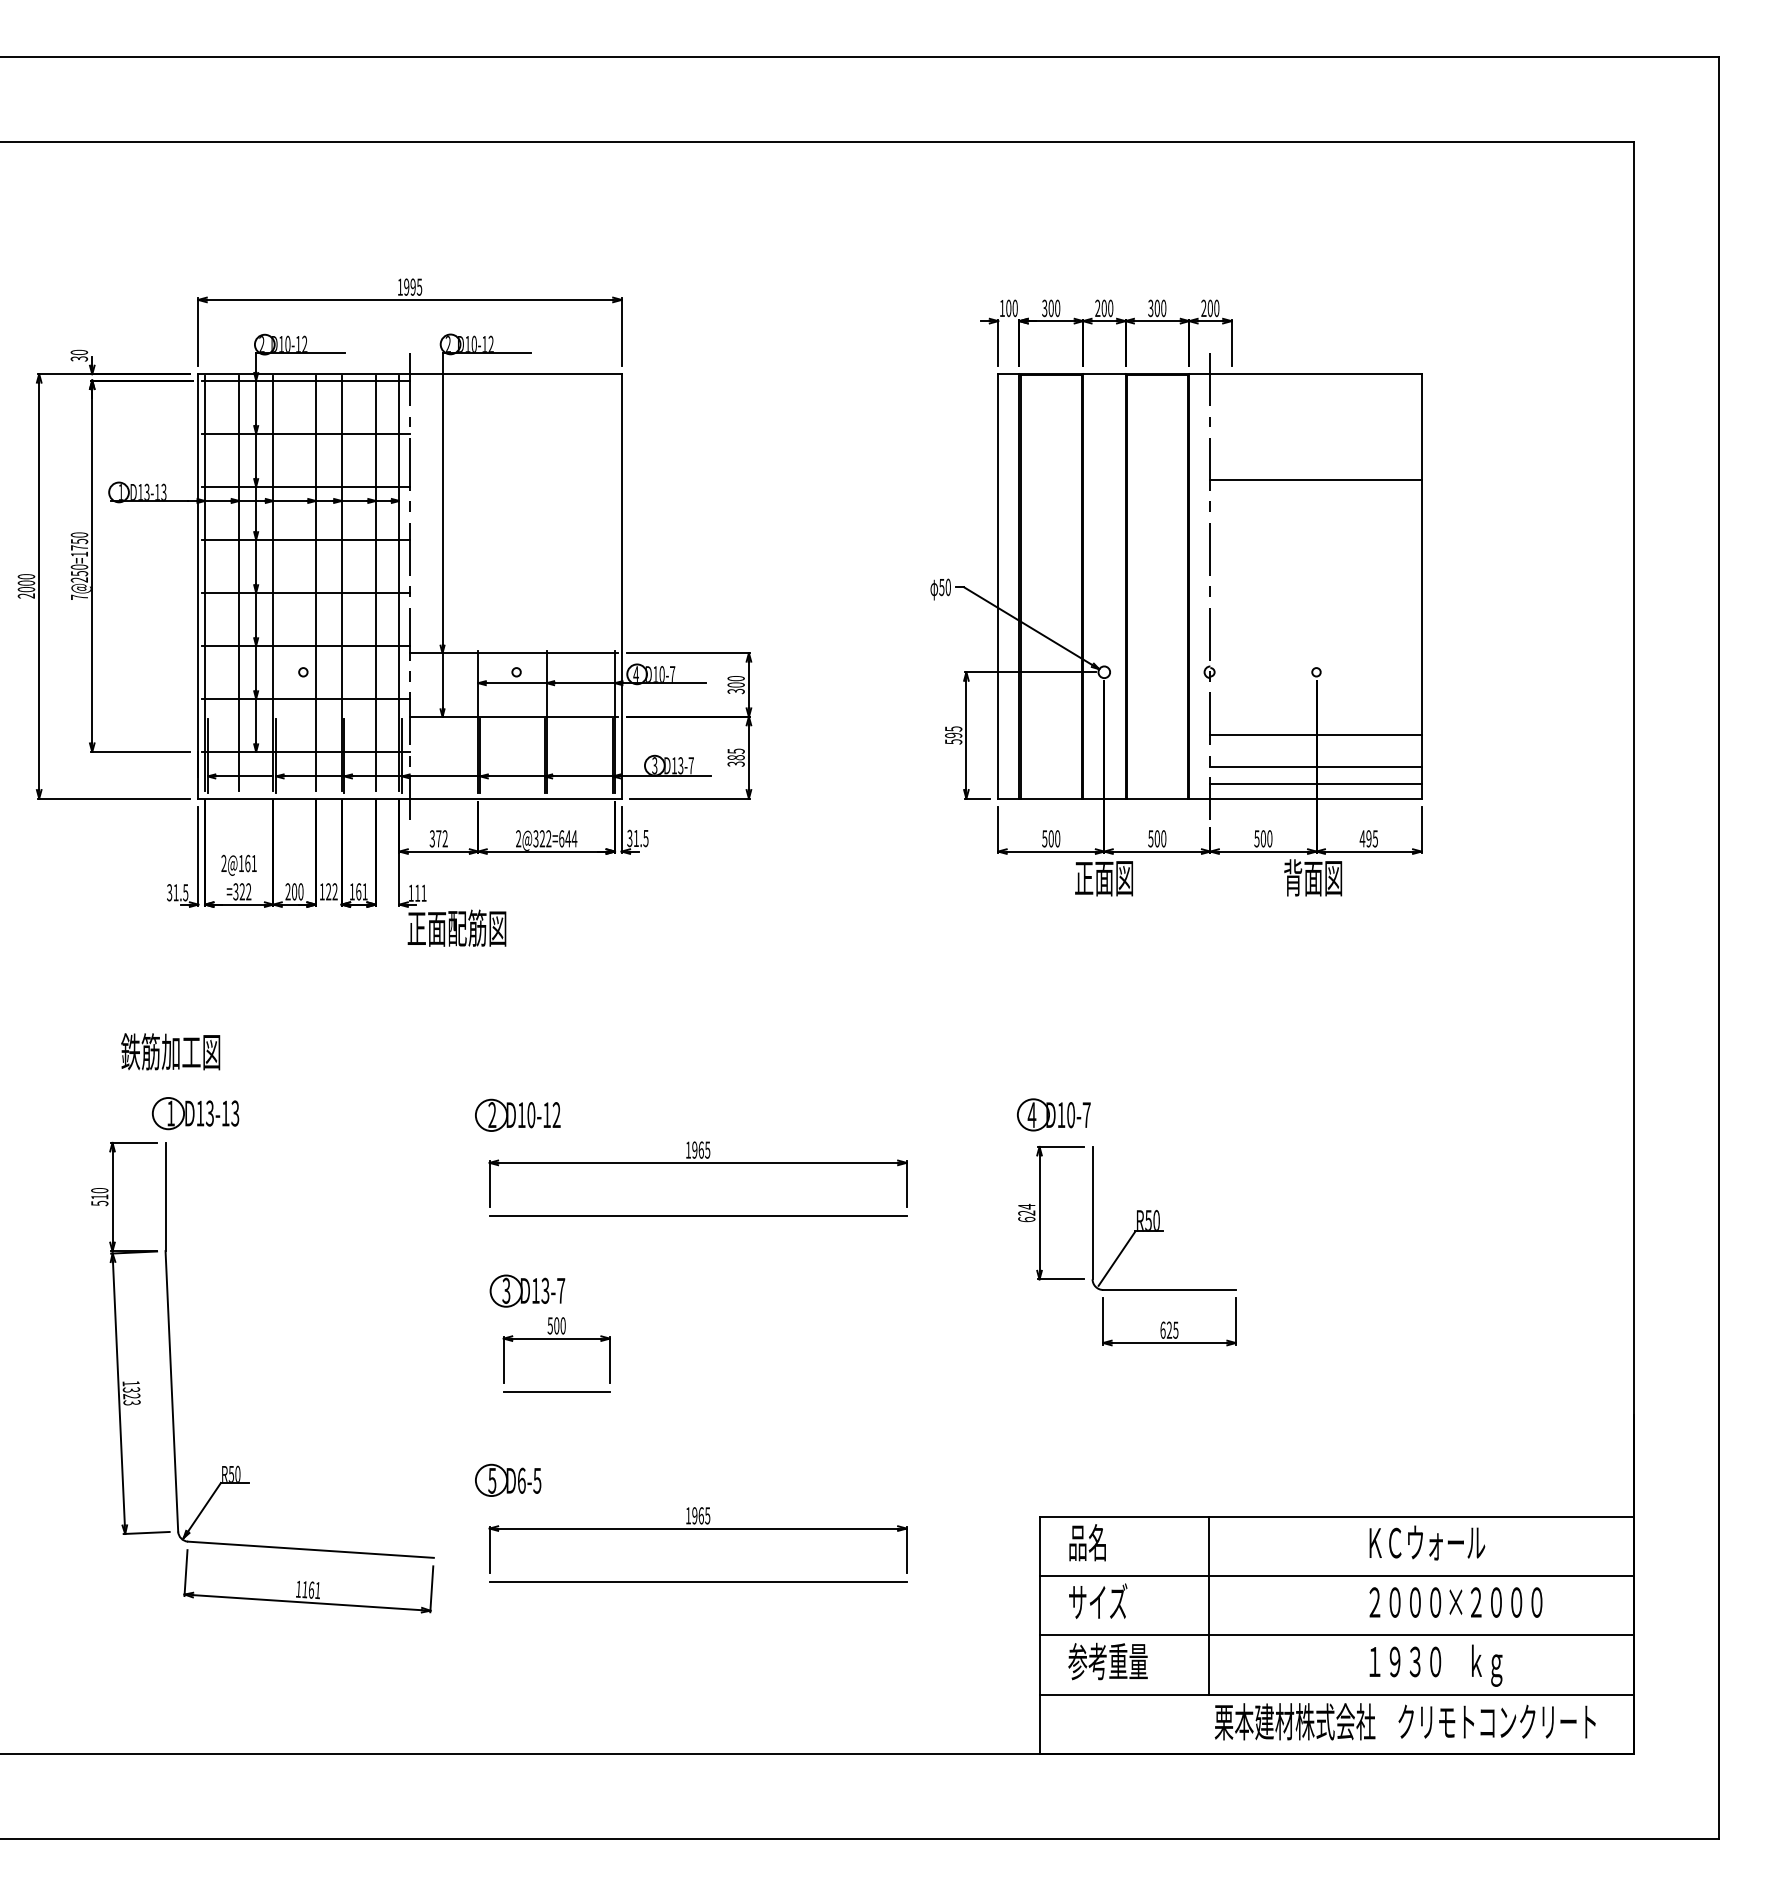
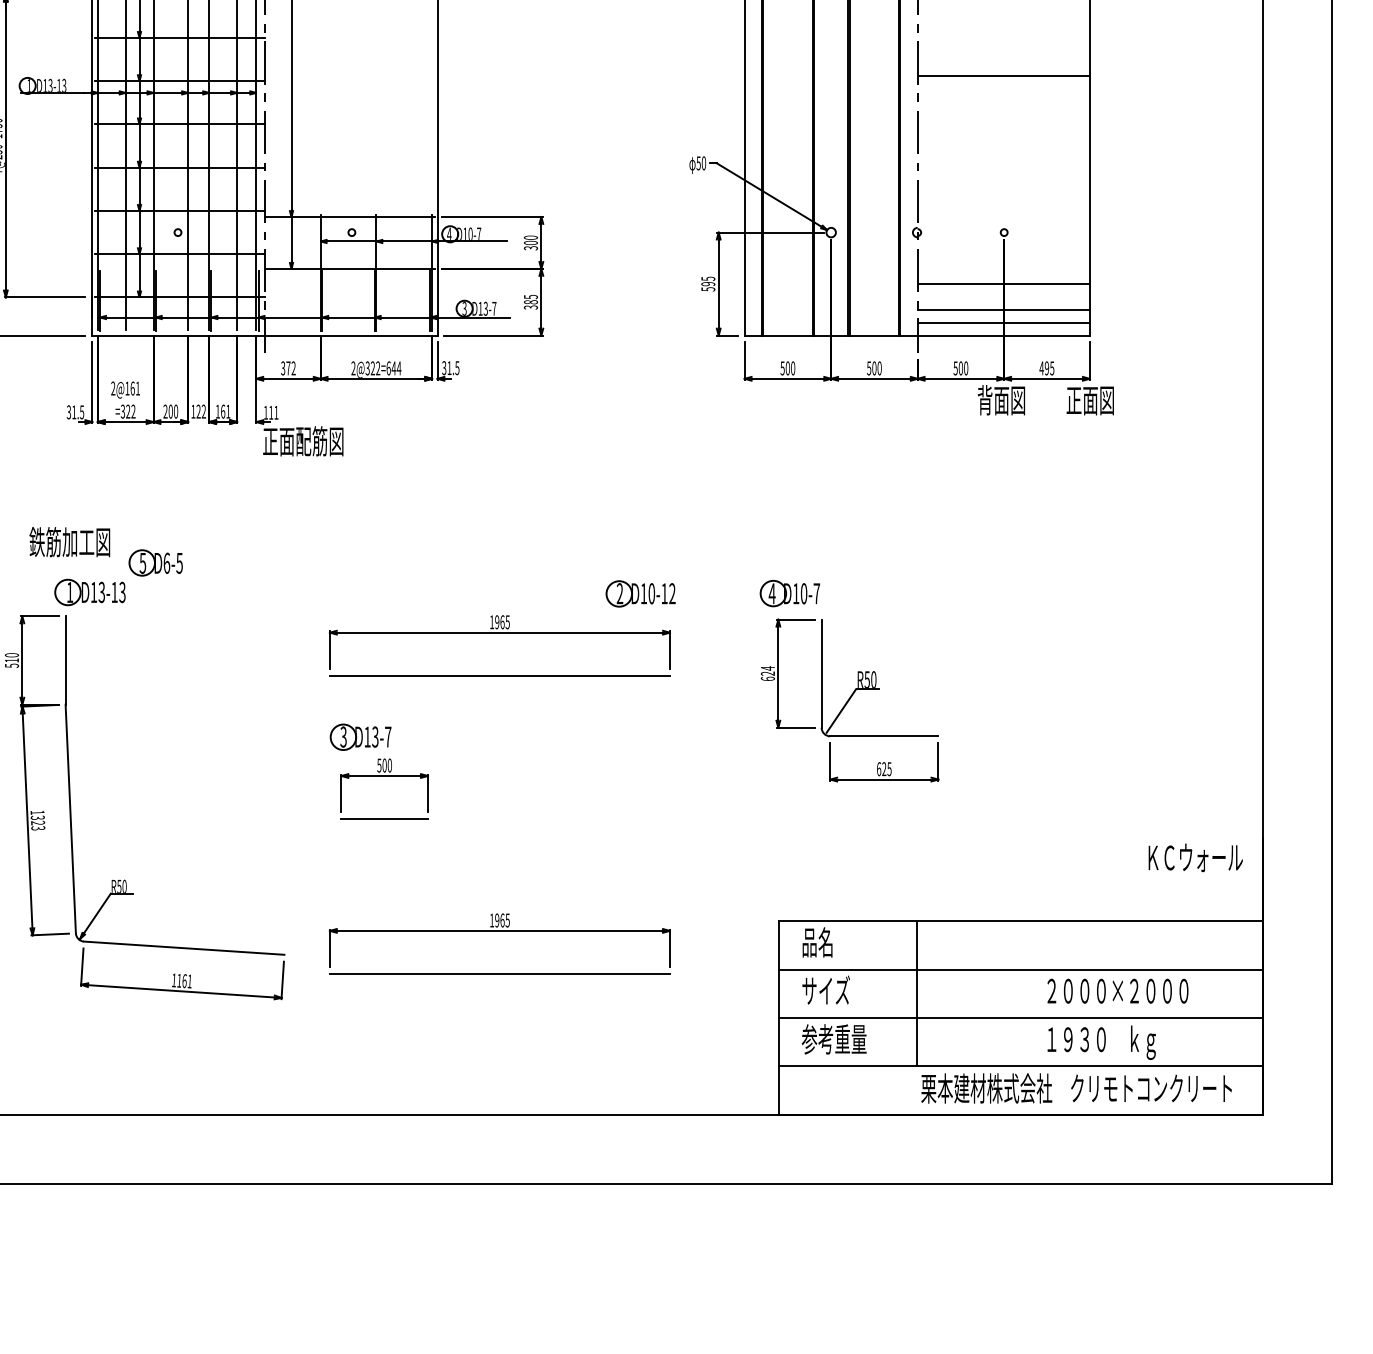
text: (1103, 878) -> (1089, 400), moved
part: (517, 1114) -> (640, 593), moved
part: (508, 1479) -> (156, 562), moved
text: (1427, 1542) -> (1195, 857), moved

